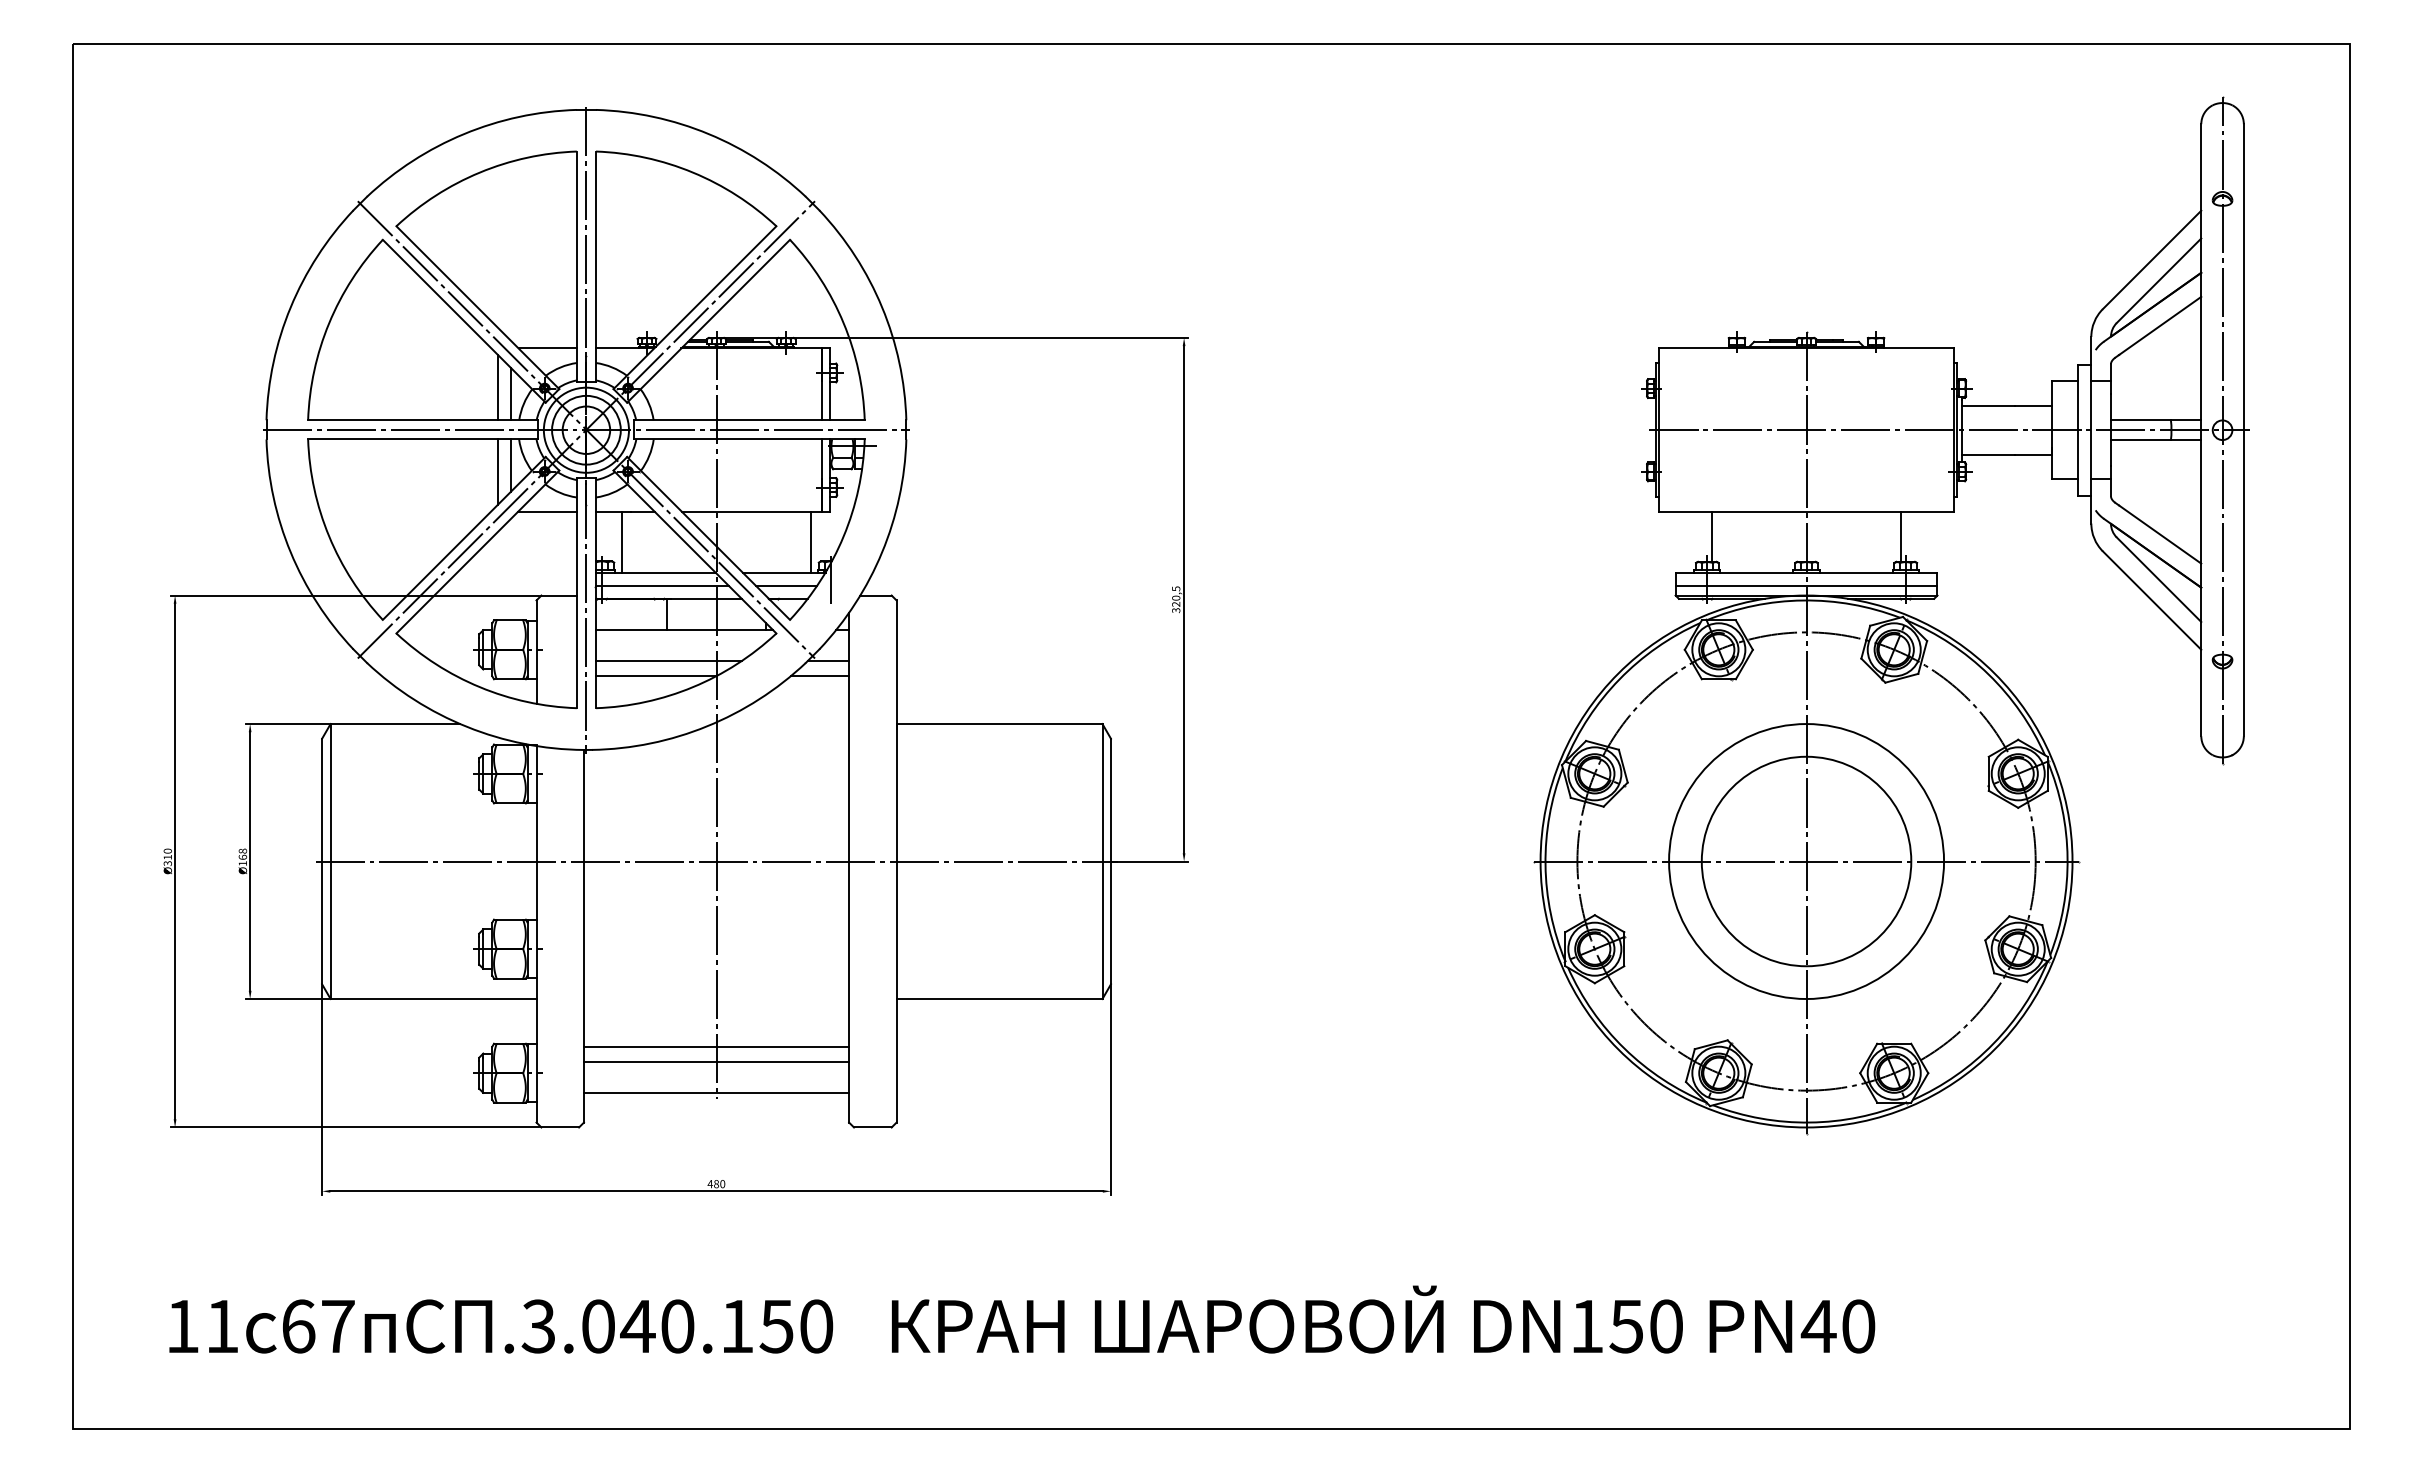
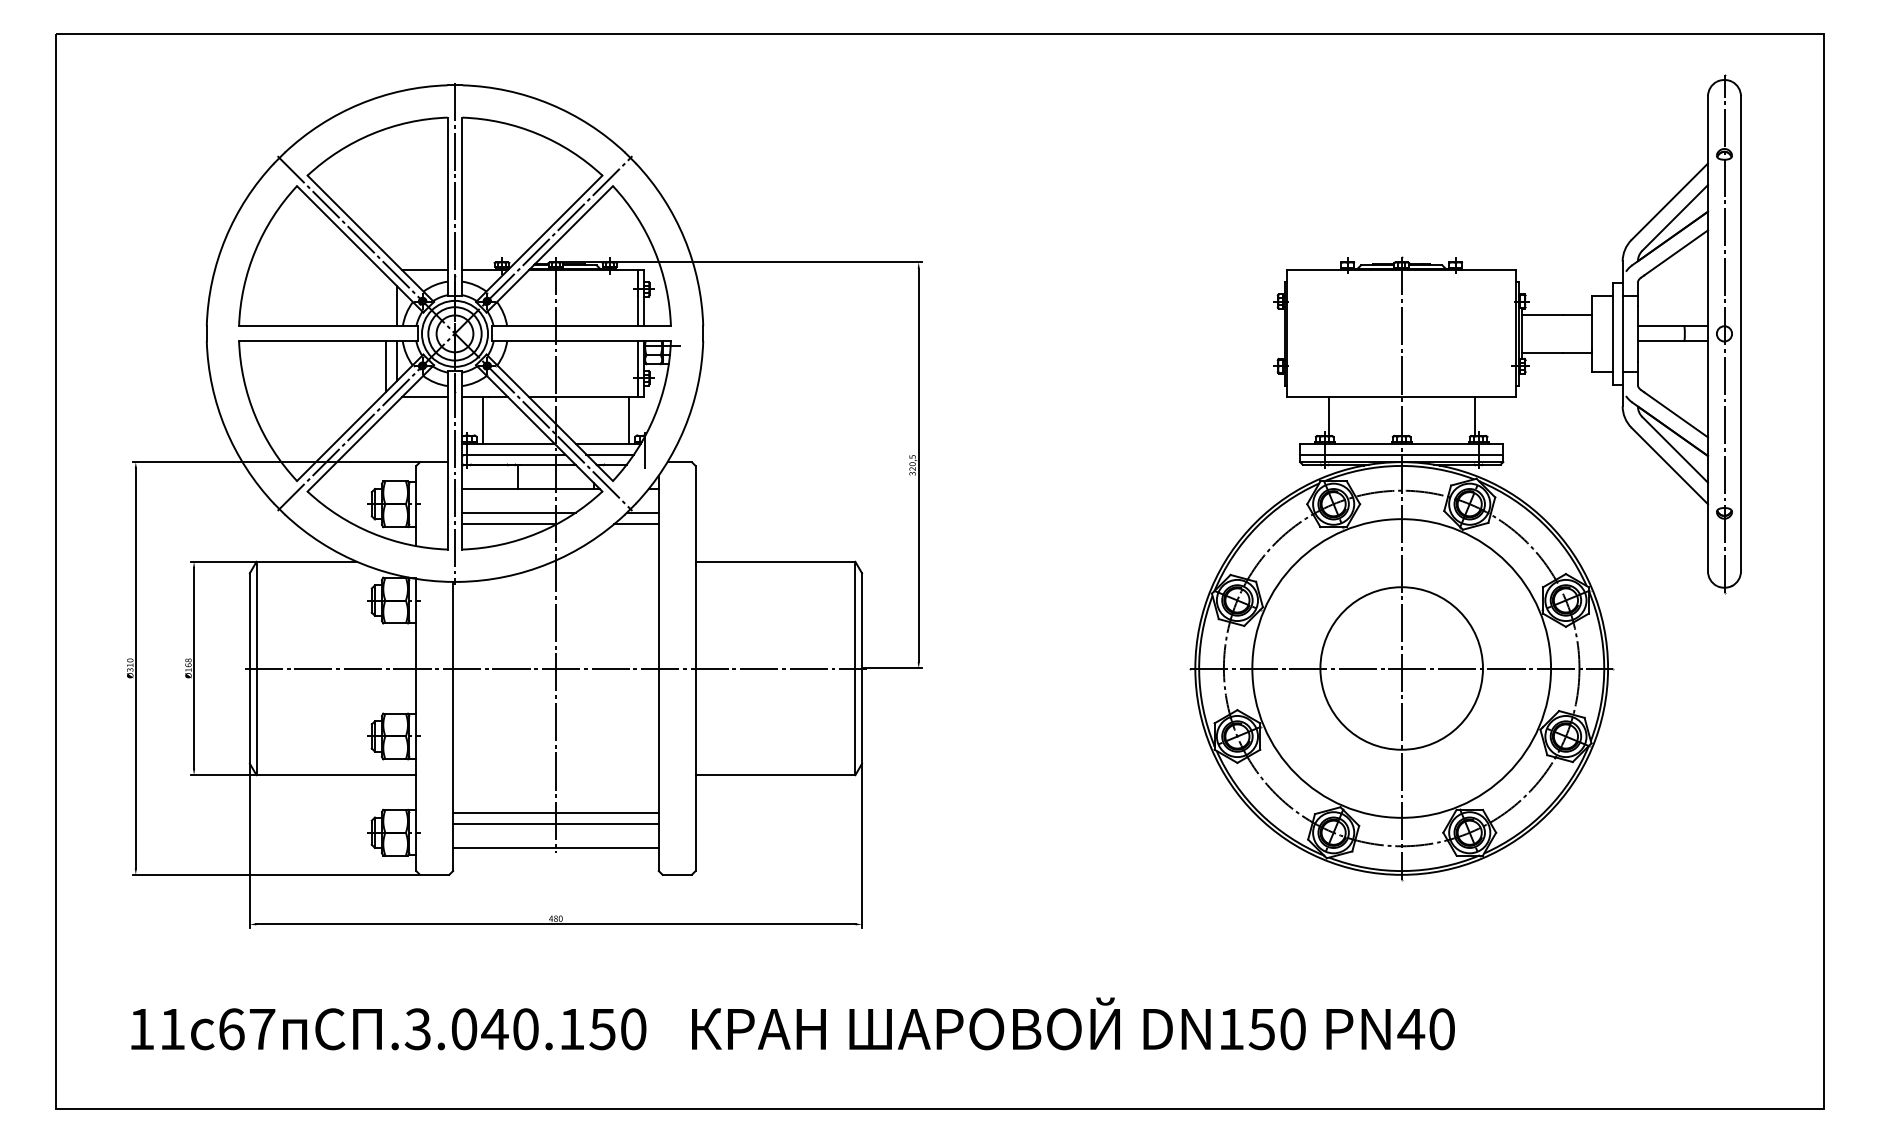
line: (498, 387) -> (386, 300), removed
line: (586, 429) -> (455, 333), removed
line: (1949, 430) -> (1512, 334), removed
circle: (1806, 861) -> (1401, 668), size x1.4

